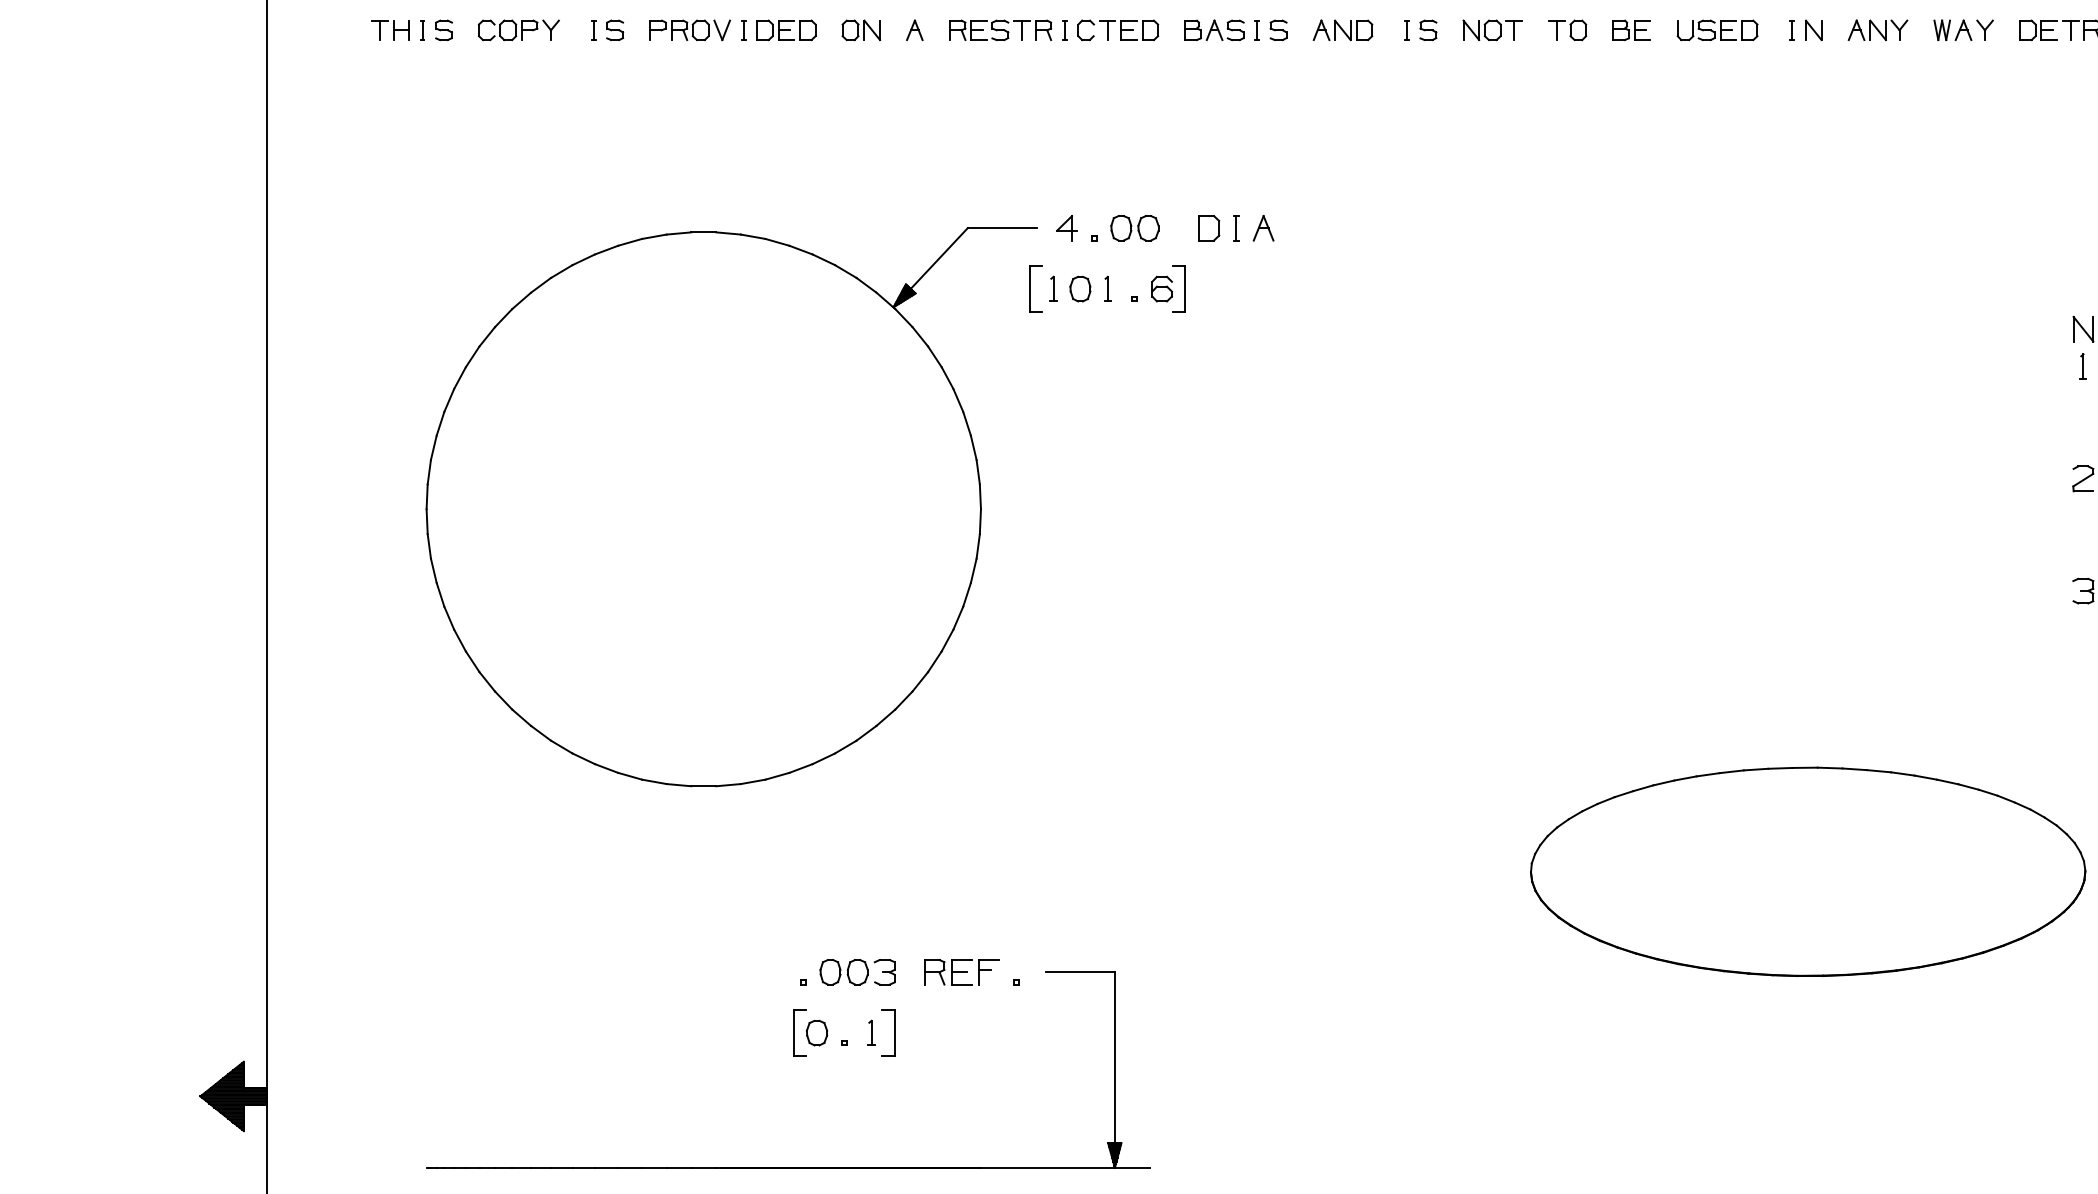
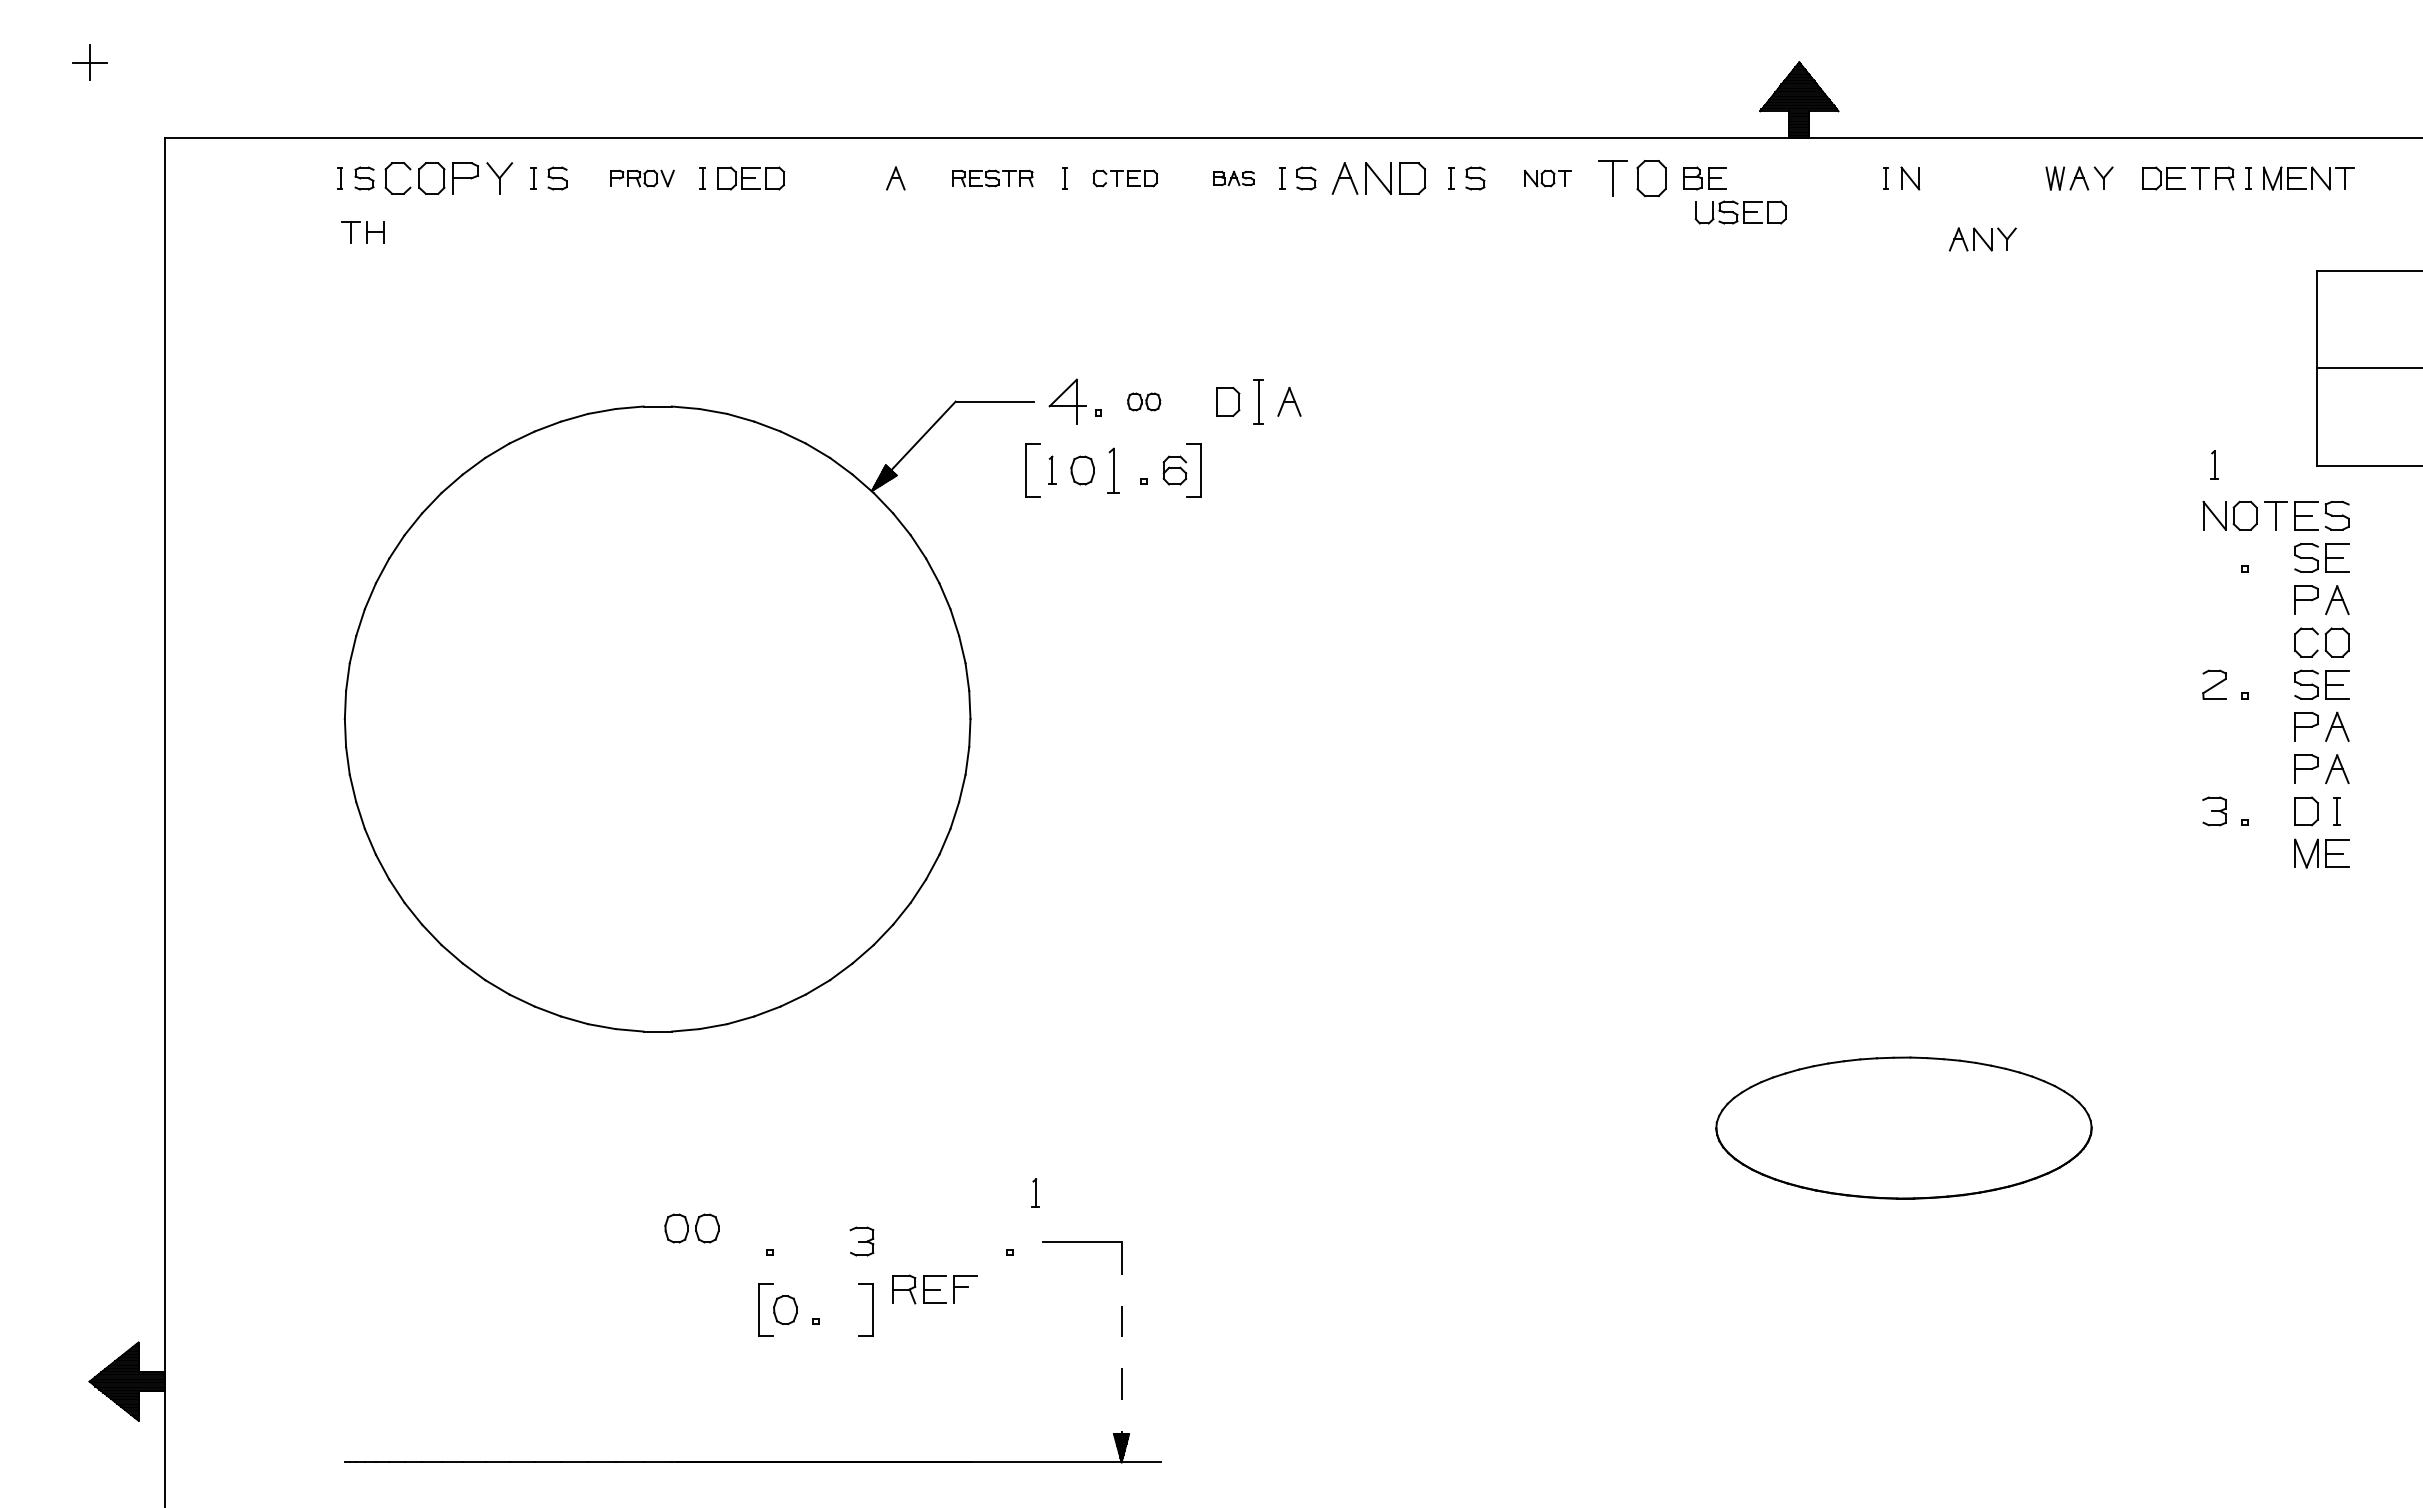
part: (389, 30) -> (362, 232), moved
part: (519, 30) -> (449, 178), size x1.4
part: (690, 30) -> (642, 178), size x0.7
part: (861, 30) -> (835, 178), removed
part: (1000, 30) -> (992, 178), size x0.7
part: (1118, 30) -> (1125, 178), size x0.7
part: (1214, 30) -> (1233, 178), size x0.6
part: (1343, 30) -> (1379, 178), size x1.4
part: (1492, 30) -> (1547, 178), size x0.7
part: (1567, 30) -> (1632, 178), size x1.6
part: (1717, 30) -> (1740, 212), moved
part: (1877, 30) -> (1982, 239), moved
part: (1066, 227) -> (1067, 401), size x1.6
part: (1134, 227) -> (1143, 401), size x0.6
part: (1236, 227) -> (1258, 401), size x1.6
part: (1107, 288) -> (1113, 469), size x1.6
part: (2083, 366) -> (2214, 464), moved
part: (1807, 871) -> (1903, 1127), size x0.6
part: (843, 972) -> (691, 1228), moved
part: (961, 972) -> (934, 1289), moved
part: (871, 1032) -> (1035, 1192), moved
line: (1114, 1069) -> (1121, 1351), solid -> dashed

